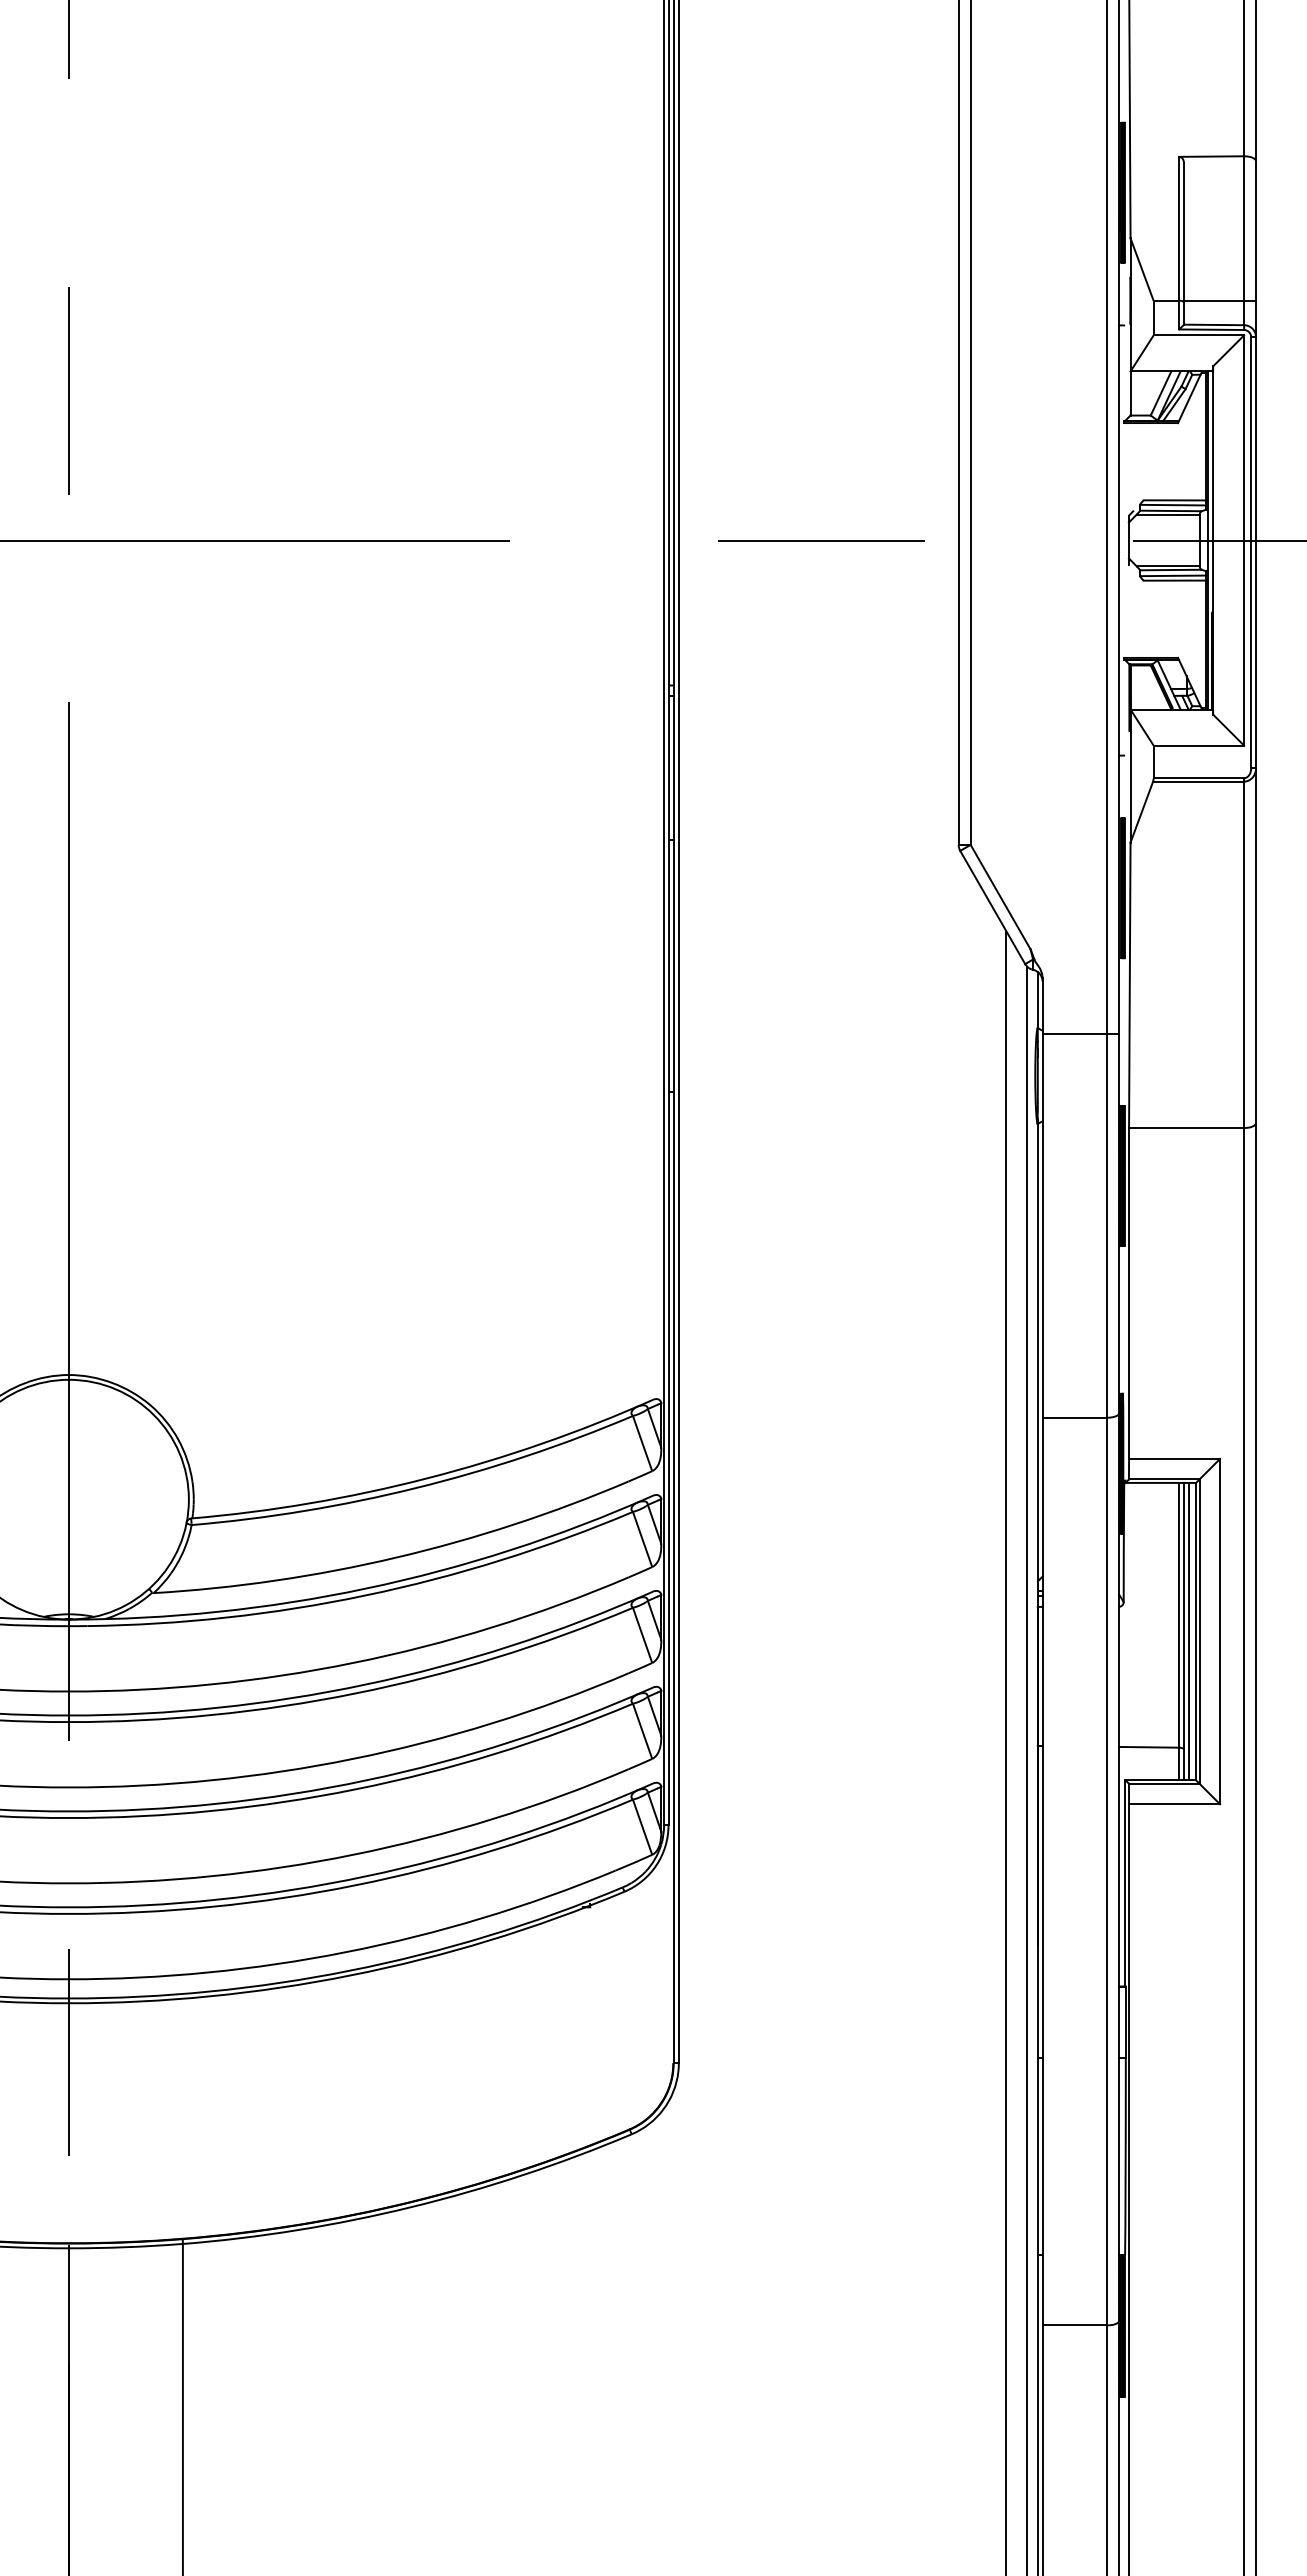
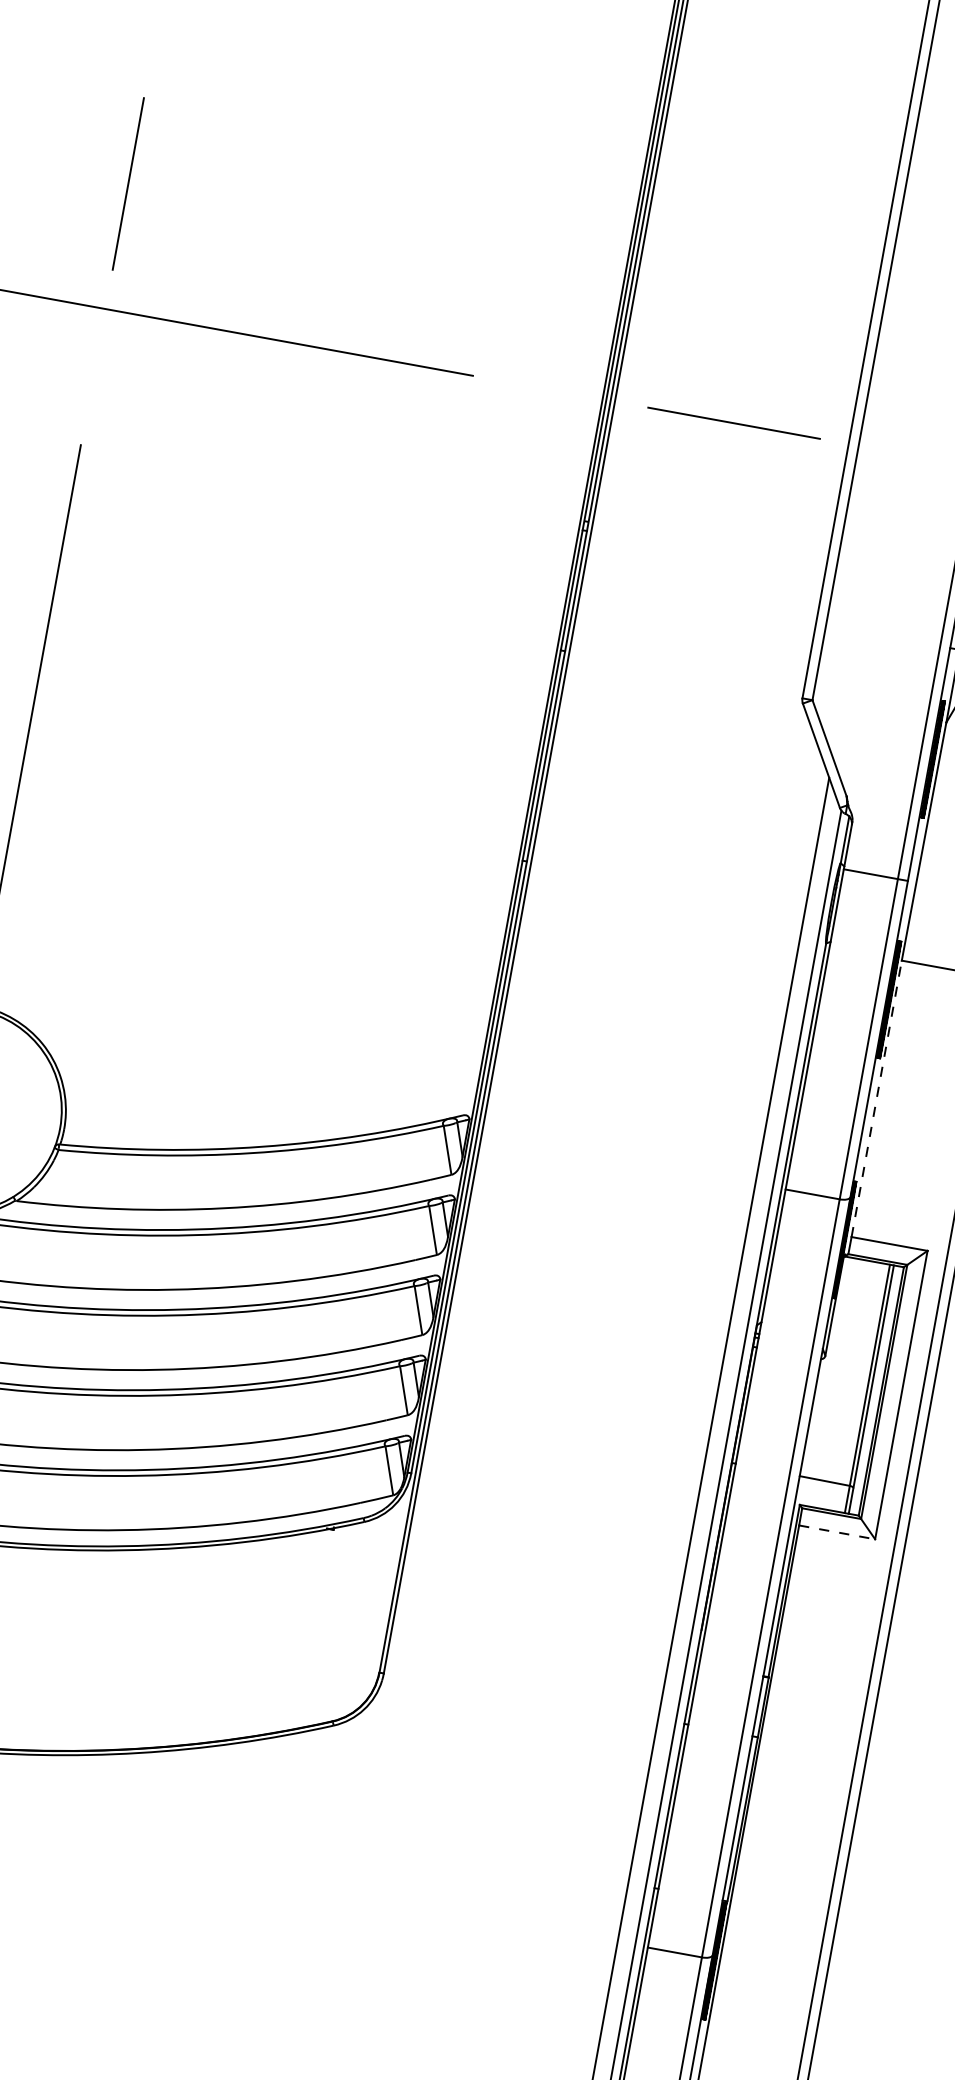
line: (1129, 1292) -> (877, 1098), solid -> dashed
line: (1188, 1631) -> (875, 1390), removed
line: (1175, 1804) -> (837, 1532), solid -> dashed

